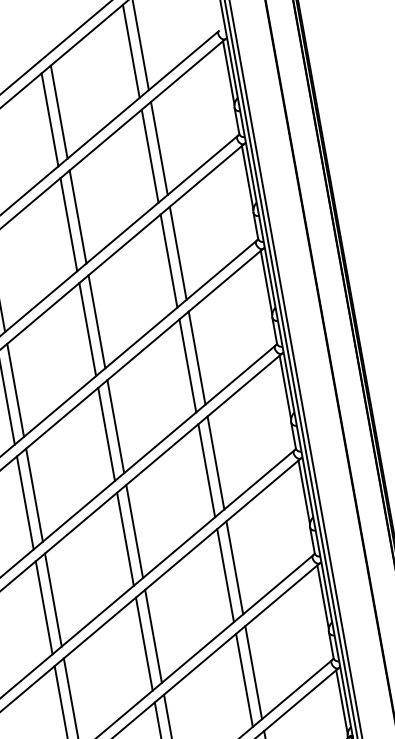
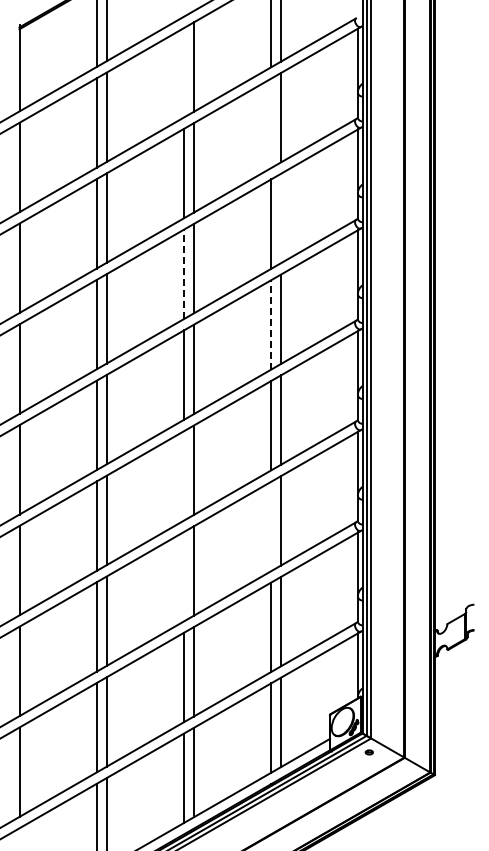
line: (49, 119) -> (183, 72), removed
line: (150, 156) -> (271, 123), removed
line: (178, 253) -> (281, 218), removed
line: (87, 329) -> (183, 274), solid -> dashed
line: (188, 365) -> (271, 324), solid -> dashed
line: (124, 538) -> (183, 475), removed
line: (225, 575) -> (271, 526), removed
line: (143, 643) -> (183, 576), removed

